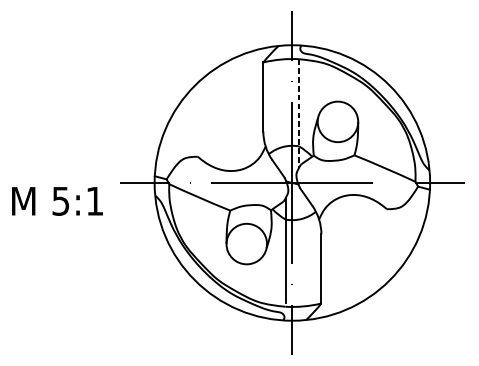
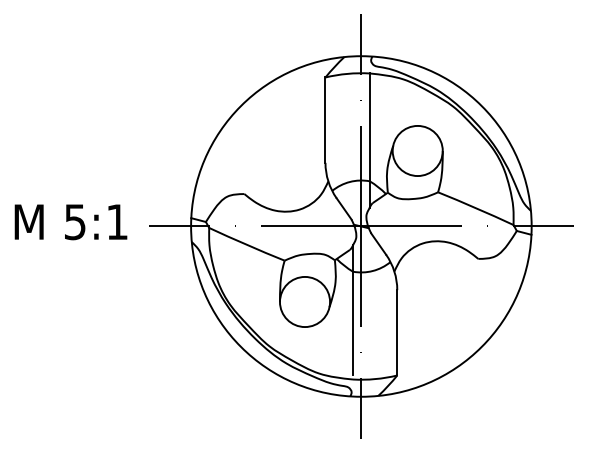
line: (298, 114) -> (369, 141), dashed -> solid
text: (57, 201) -> (70, 222), moved

